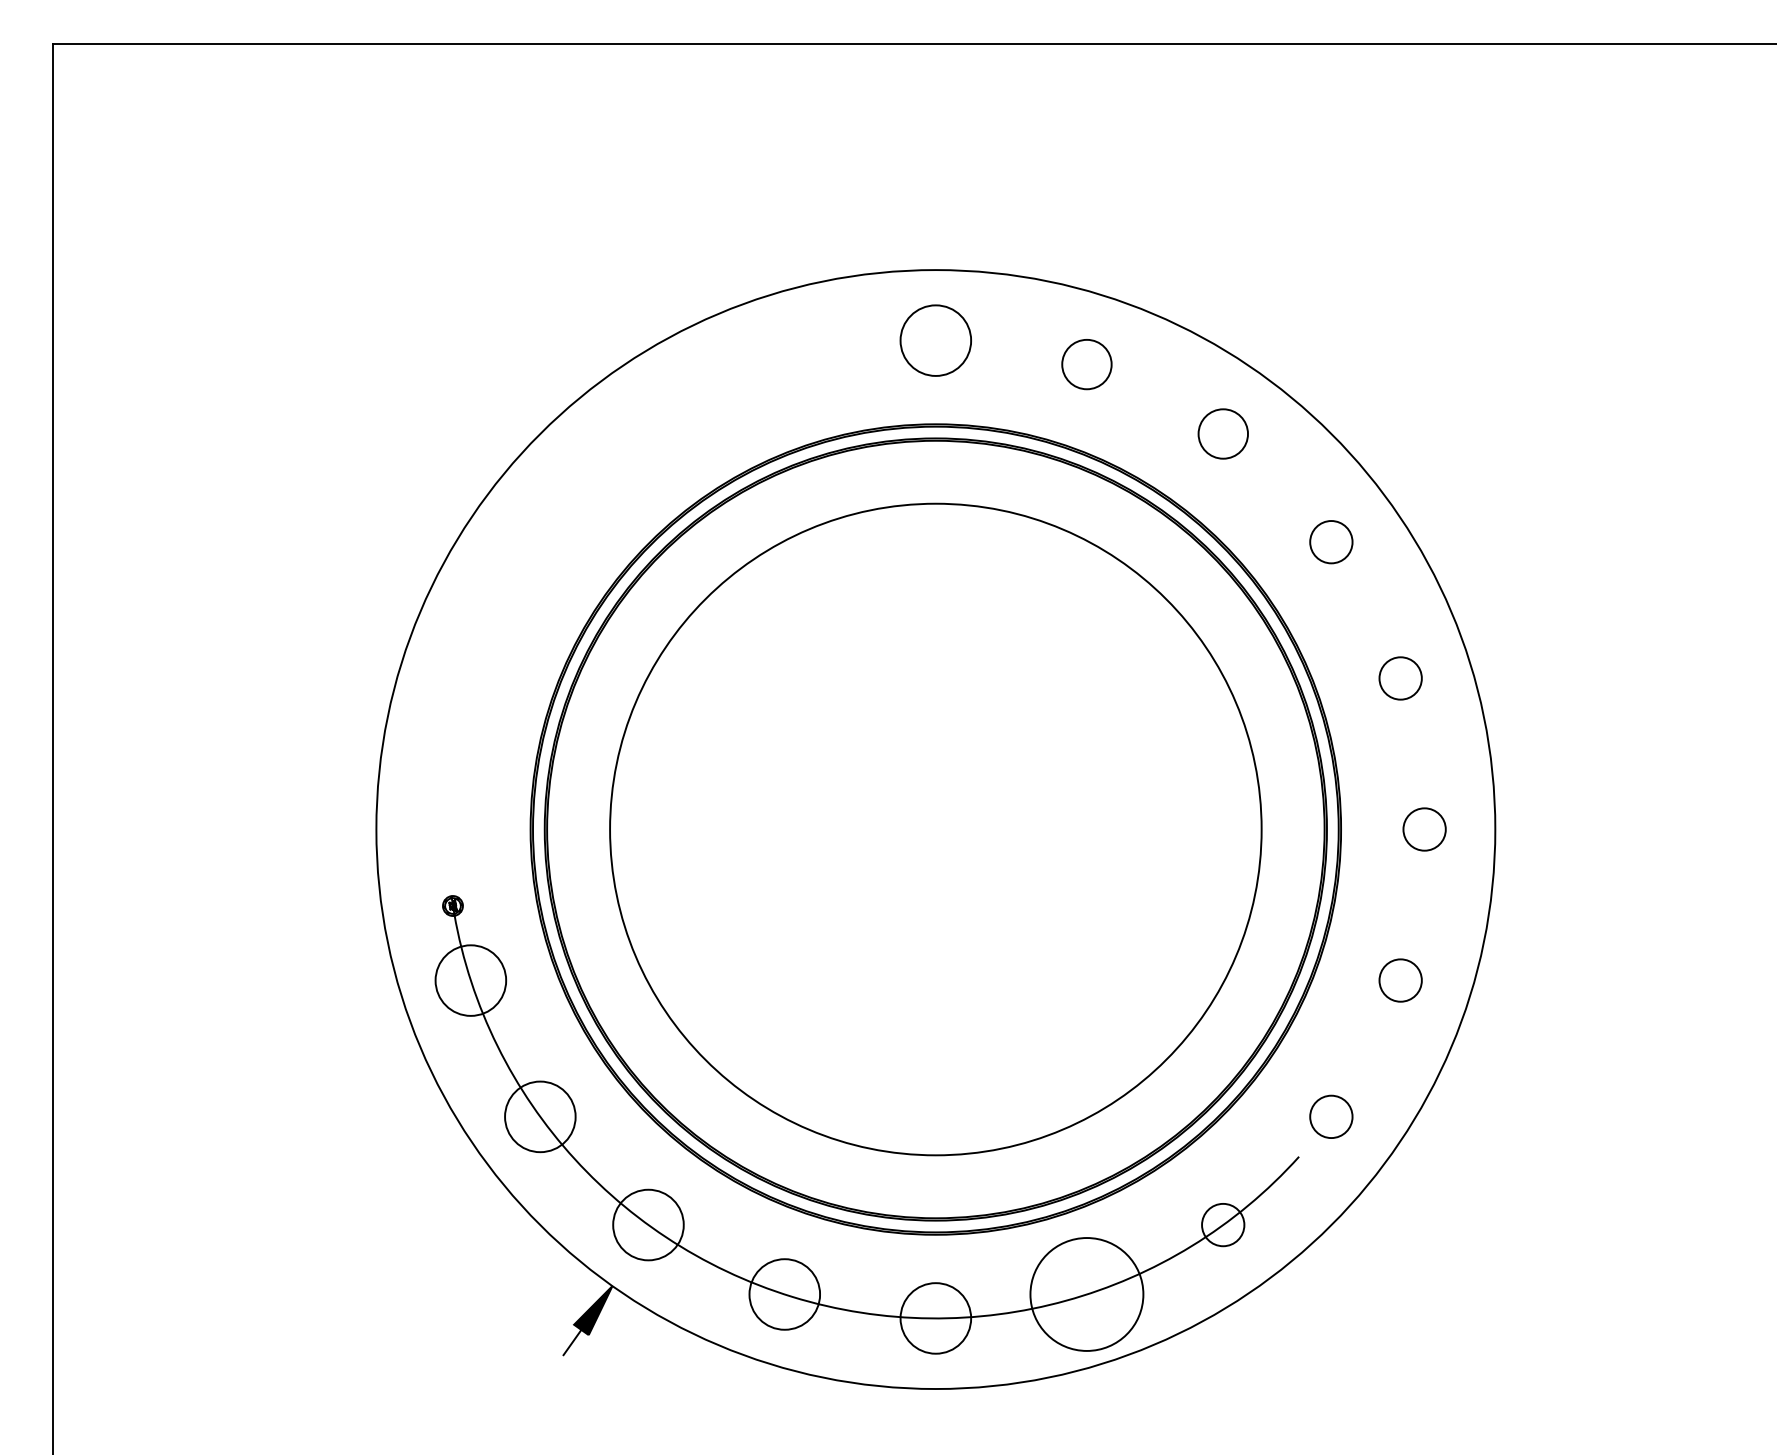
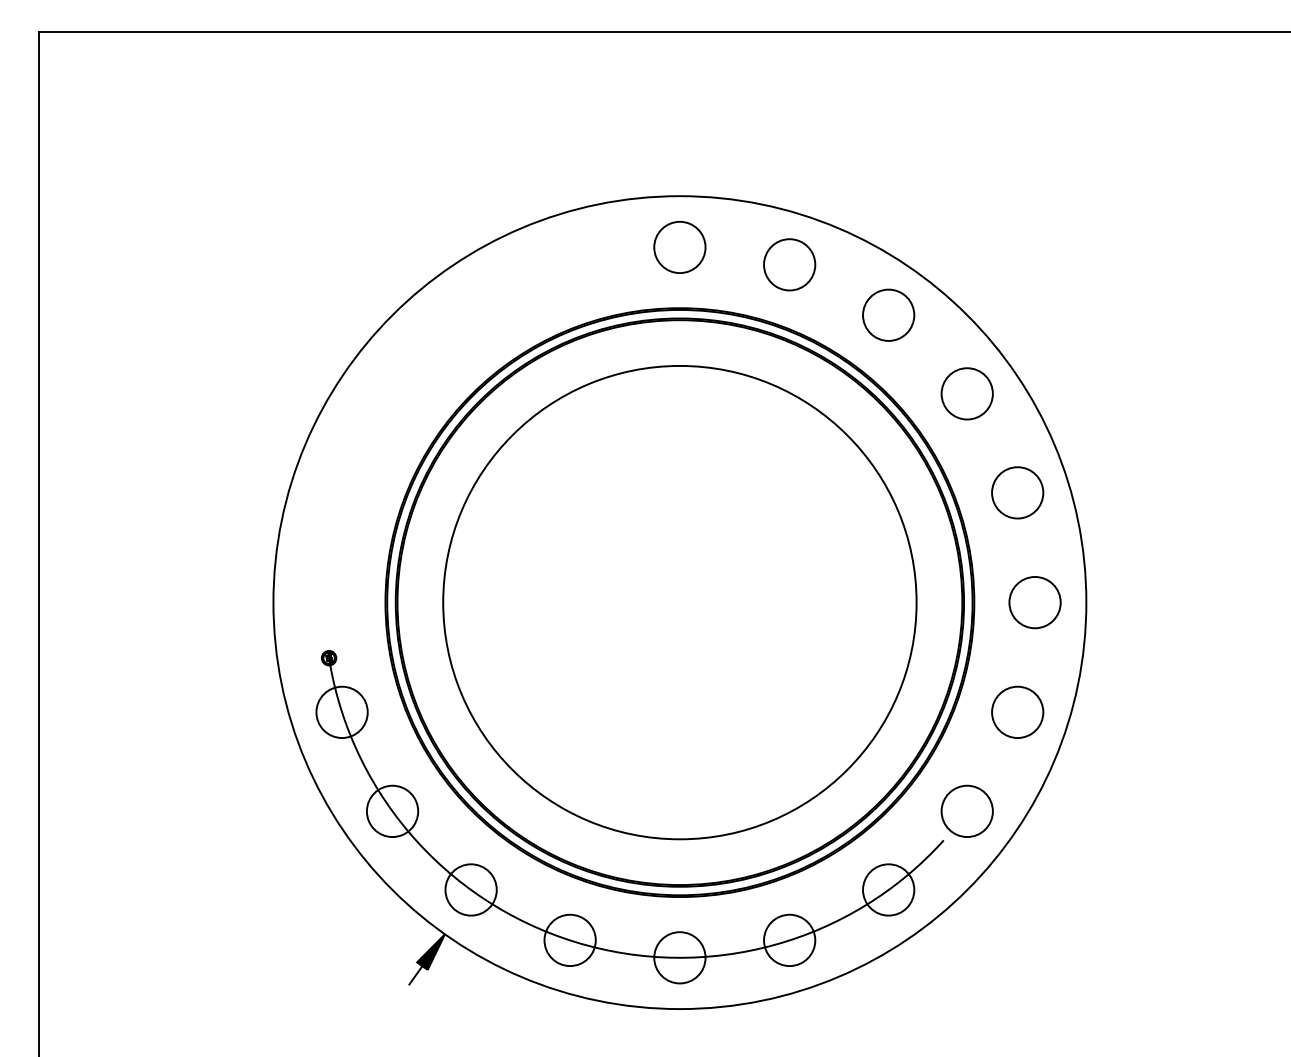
circle: (1086, 364) -> (789, 264), size x1.43
circle: (1223, 433) -> (888, 314), size x1.43
circle: (1331, 541) -> (967, 393), size x1.67
circle: (1400, 678) -> (1017, 492), size x1.67
circle: (1424, 829) -> (1034, 602), size x1.67
circle: (1400, 980) -> (1017, 712), size x1.67
circle: (1331, 1116) -> (967, 811), size x1.67
circle: (1222, 1224) -> (888, 889), size x1.67
circle: (1086, 1294) -> (789, 940), size x0.62

